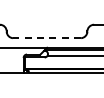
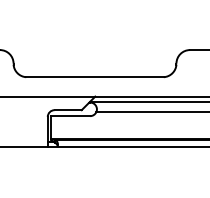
line: (46, 38) -> (93, 77), dashed -> solid

